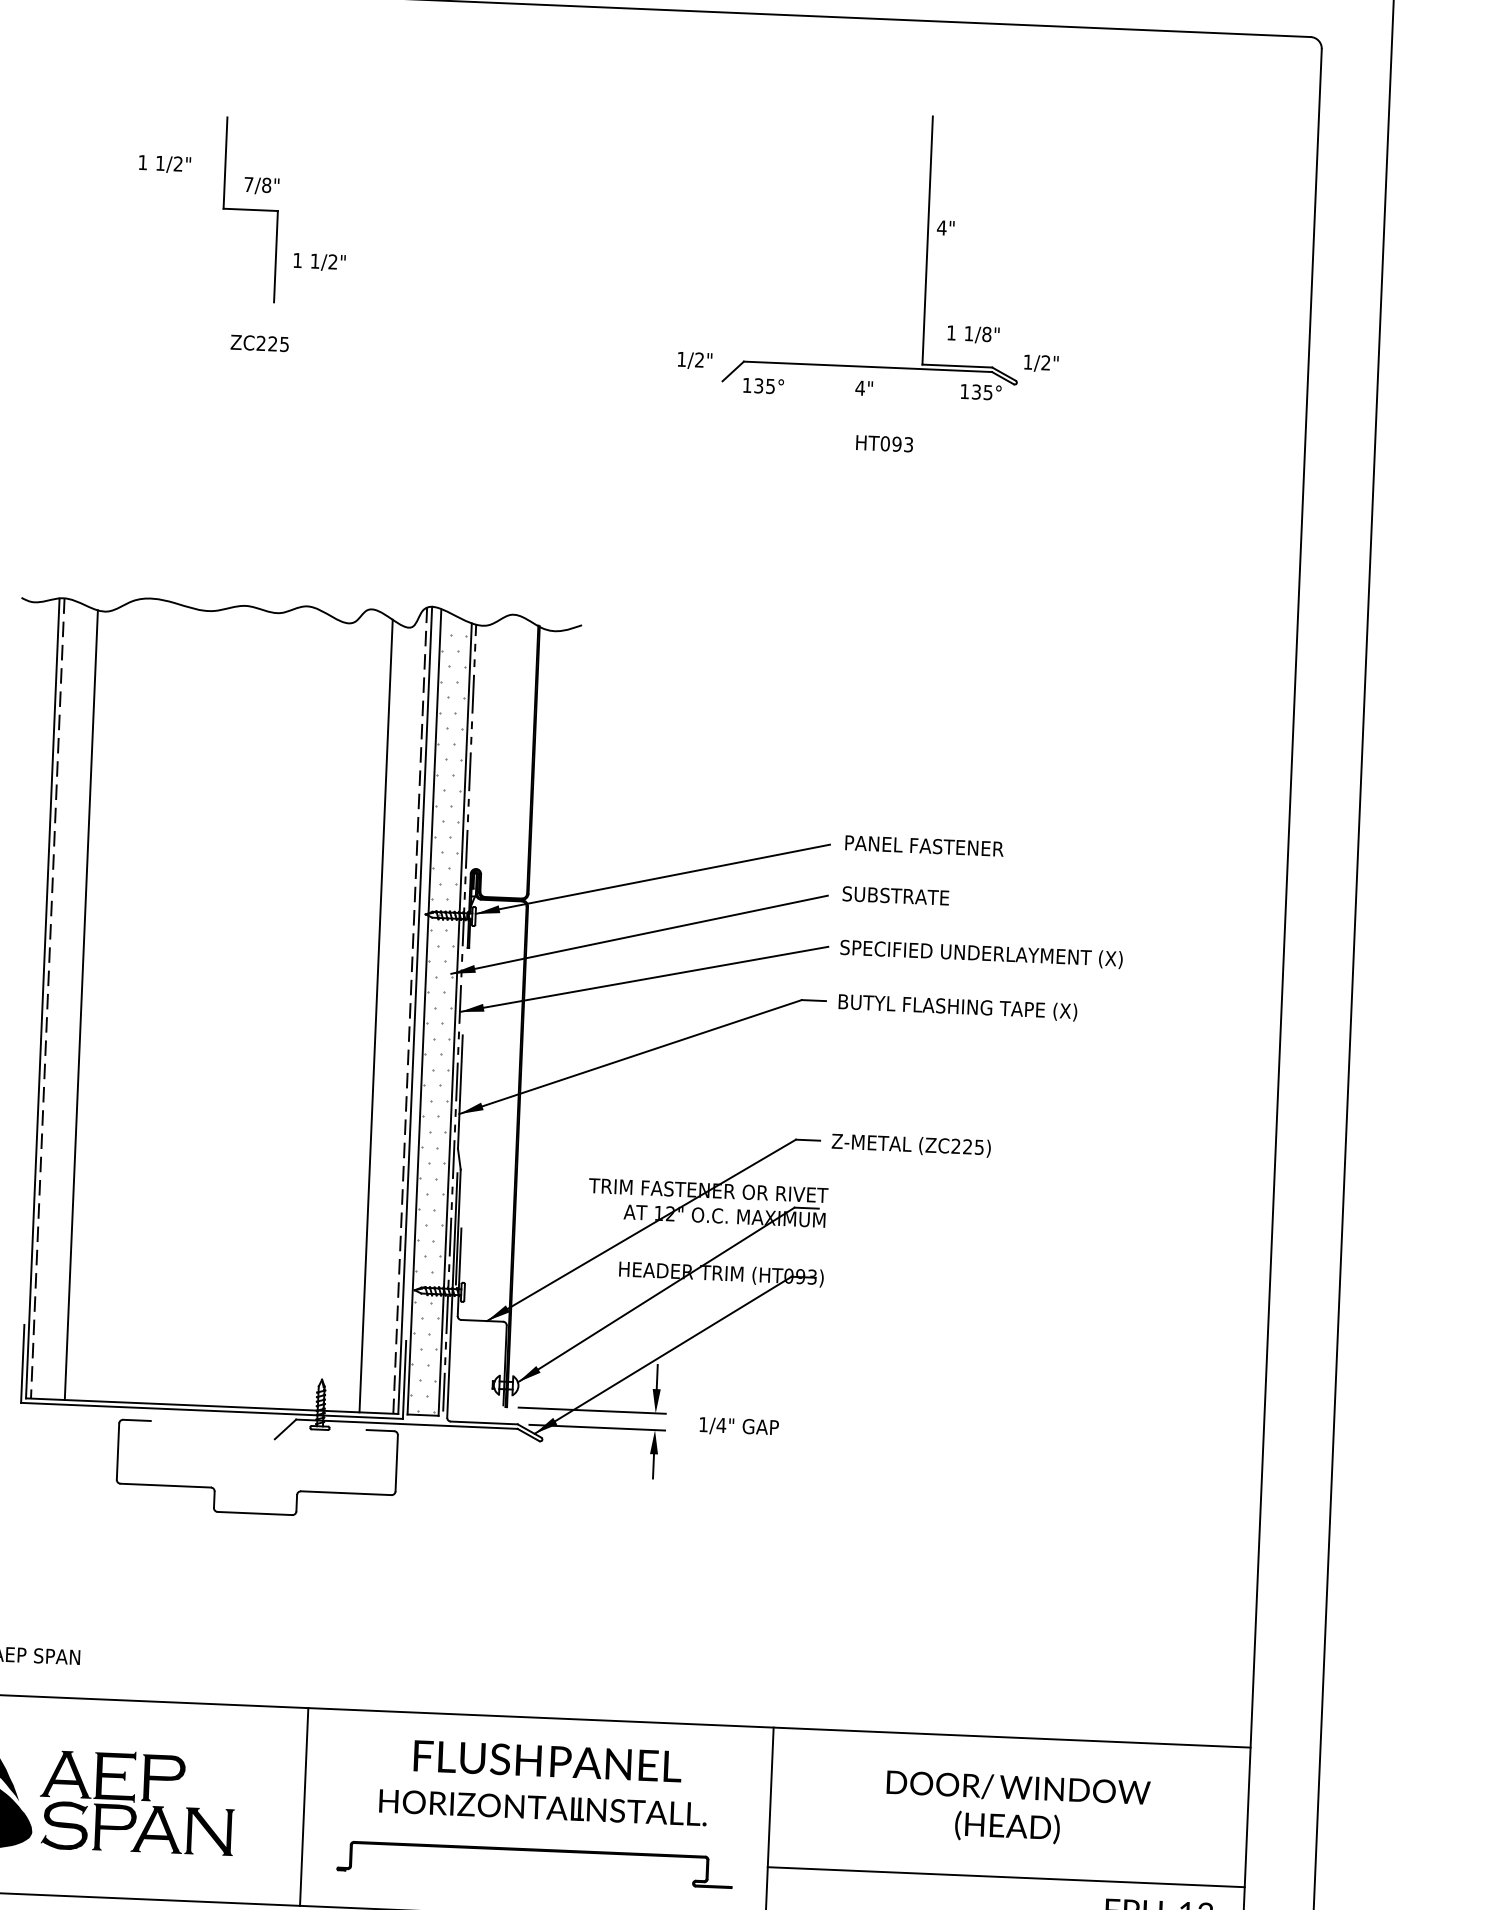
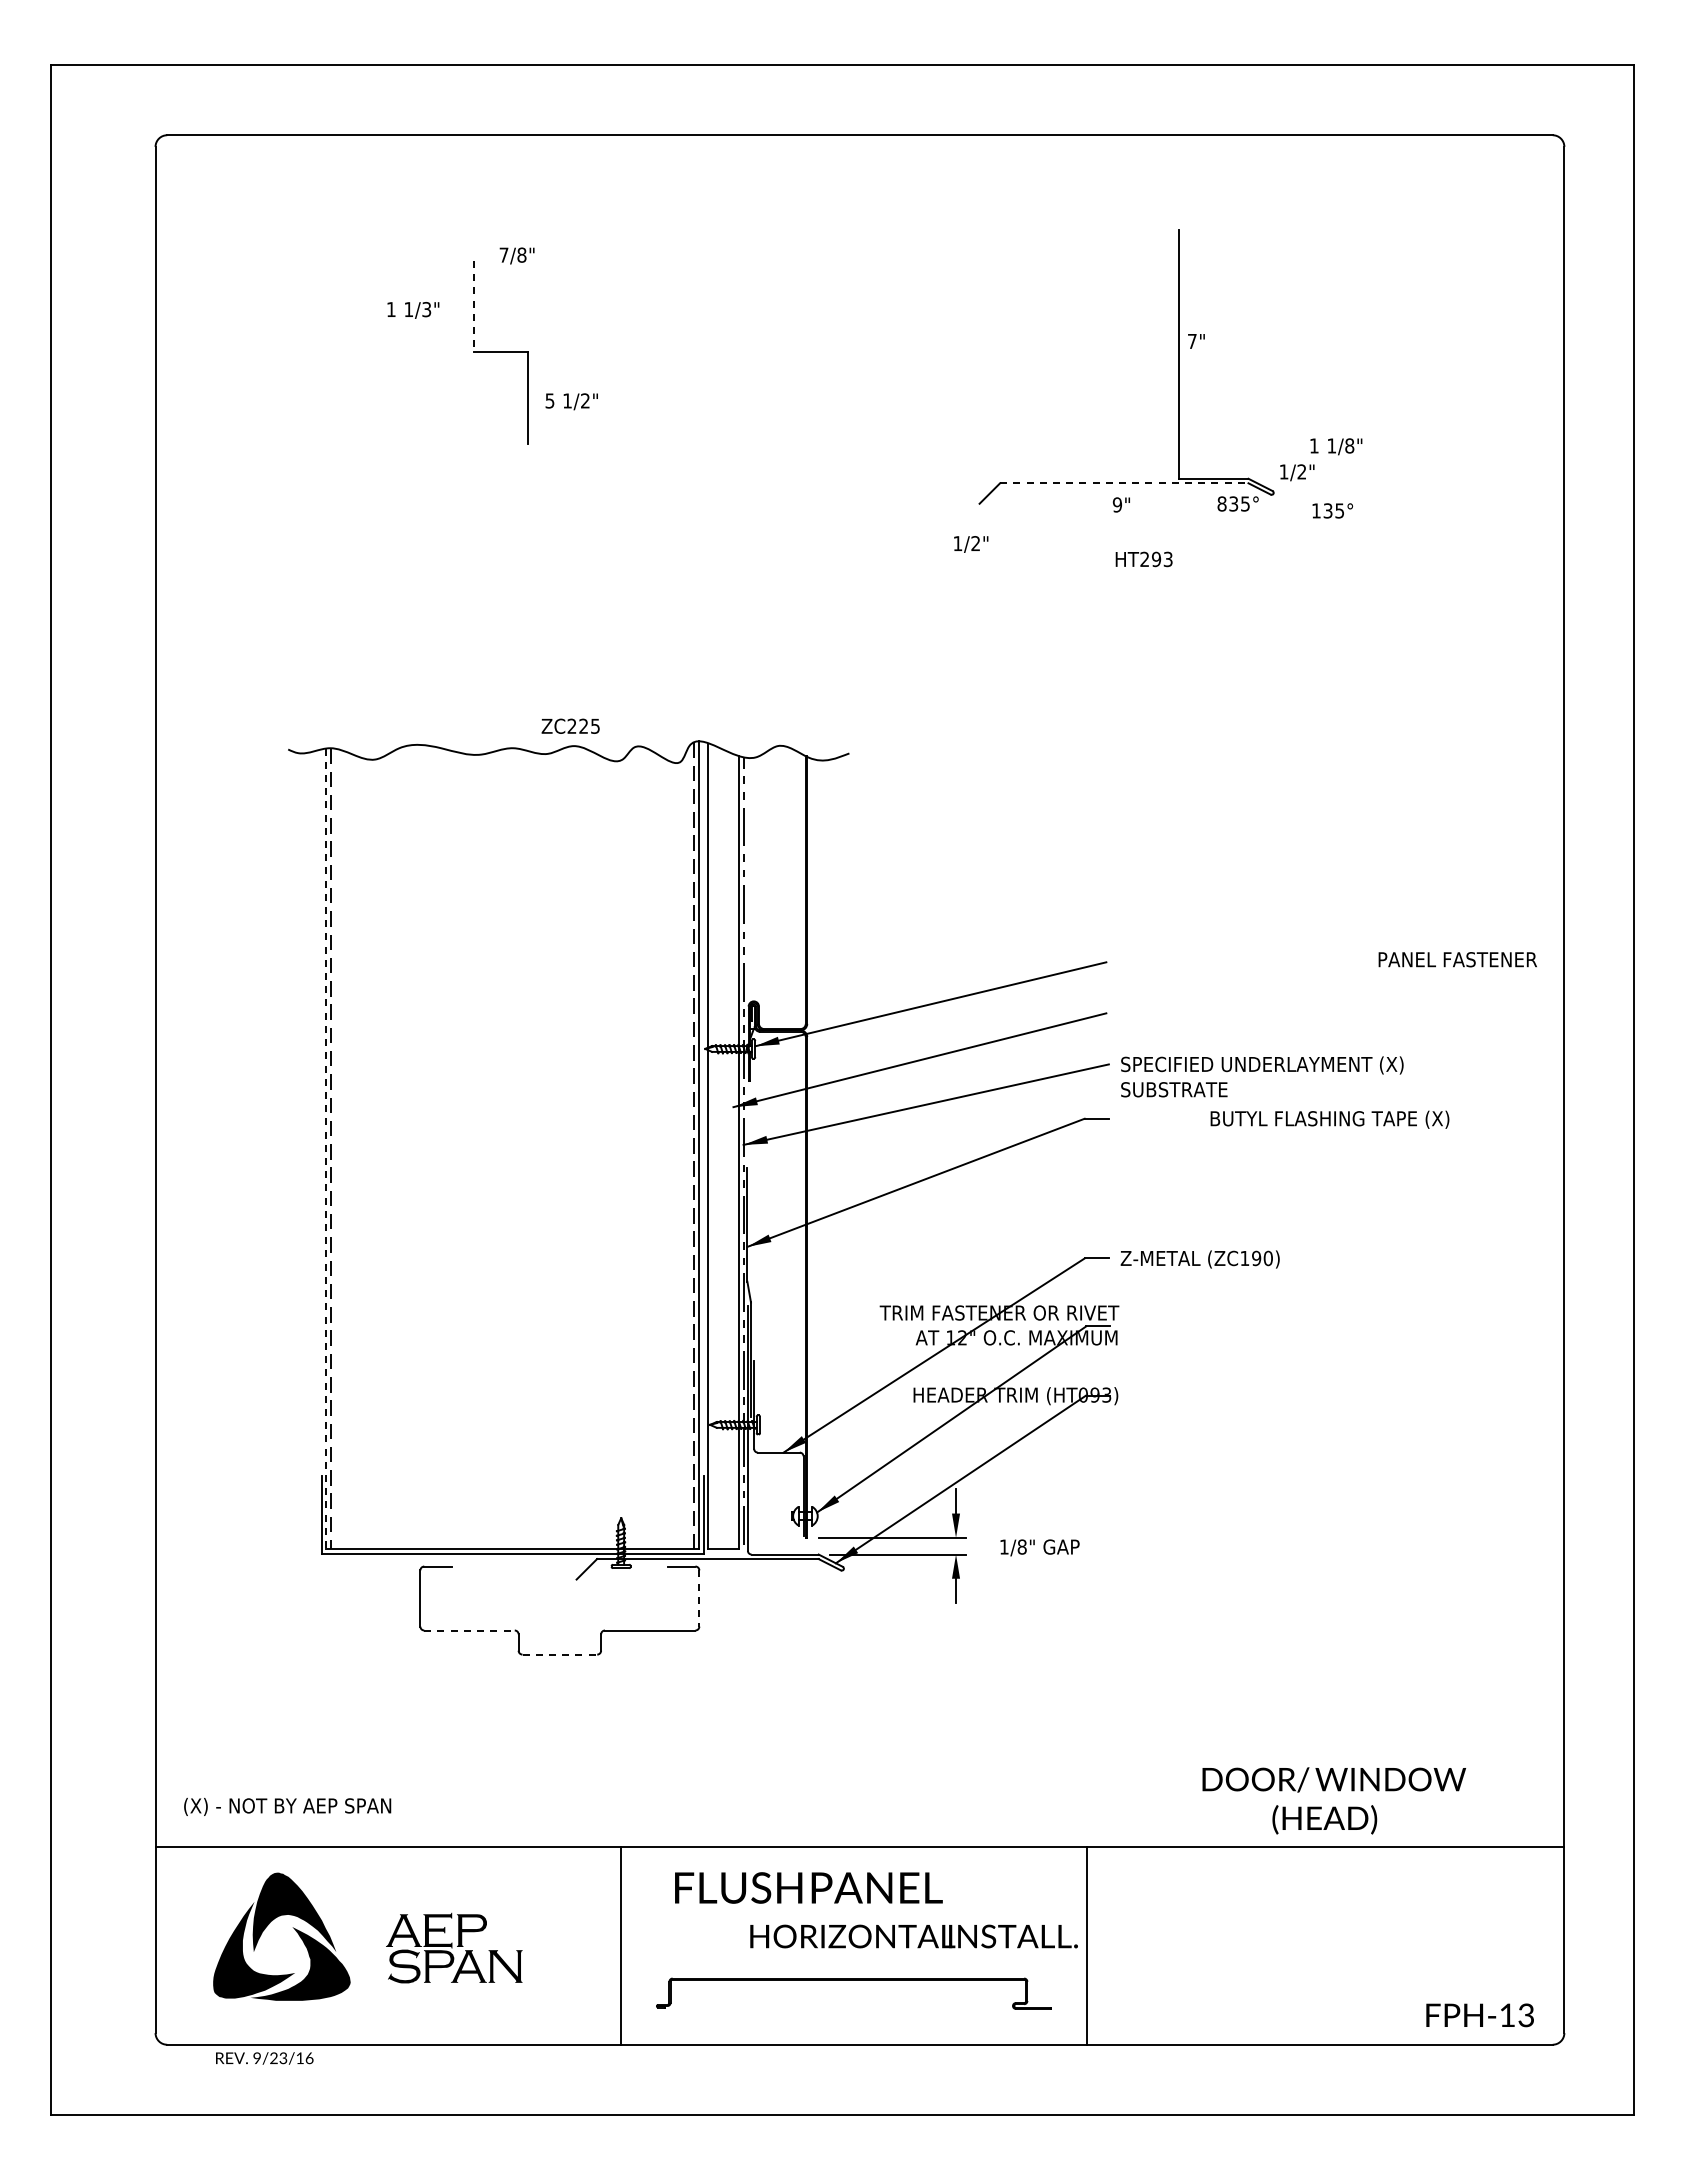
line: (225, 162) -> (473, 306), solid -> dashed
text: (178, 163) -> (426, 309), 1/2" -> 1/3"
text: (261, 185) -> (516, 255), moved
text: (942, 228) -> (1192, 341), 4" -> 7"
text: (297, 260) -> (549, 400), 1 -> 5
text: (973, 334) -> (1336, 446), moved
text: (259, 342) -> (570, 725), moved
text: (695, 360) -> (971, 544), moved
line: (868, 367) -> (1124, 483), solid -> dashed
text: (763, 385) -> (1332, 510), moved
text: (860, 387) -> (1117, 504), 4" -> 9"
text: (964, 391) -> (1221, 503), 135° -> 835°
text: (884, 443) -> (1144, 559), HT093 -> HT293
text: (924, 845) -> (1457, 959), moved
text: (896, 895) -> (1174, 1089), moved
line: (43, 999) -> (326, 1149), solid -> dashed
line: (81, 1004) -> (365, 1153), removed
text: (957, 1007) -> (1329, 1119), moved
line: (376, 1016) -> (660, 1152), removed
hatch: (438, 1023) -> (722, 1157), removed
text: (967, 1146) -> (1256, 1258), (ZC225) -> (ZC190)
text: (721, 1424) -> (1022, 1546), 1/4" -> 1/8"
line: (396, 1464) -> (699, 1599), solid -> dashed
line: (166, 1485) -> (470, 1630), solid -> dashed
line: (255, 1513) -> (560, 1654), solid -> dashed
text: (547, 1760) -> (808, 1887), moved
part: (136, 1801) -> (453, 1947), size x0.7
text: (542, 1807) -> (913, 1936), moved
text: (1017, 1808) -> (1334, 1800), moved
line: (1006, 1877) -> (1325, 1986), removed

